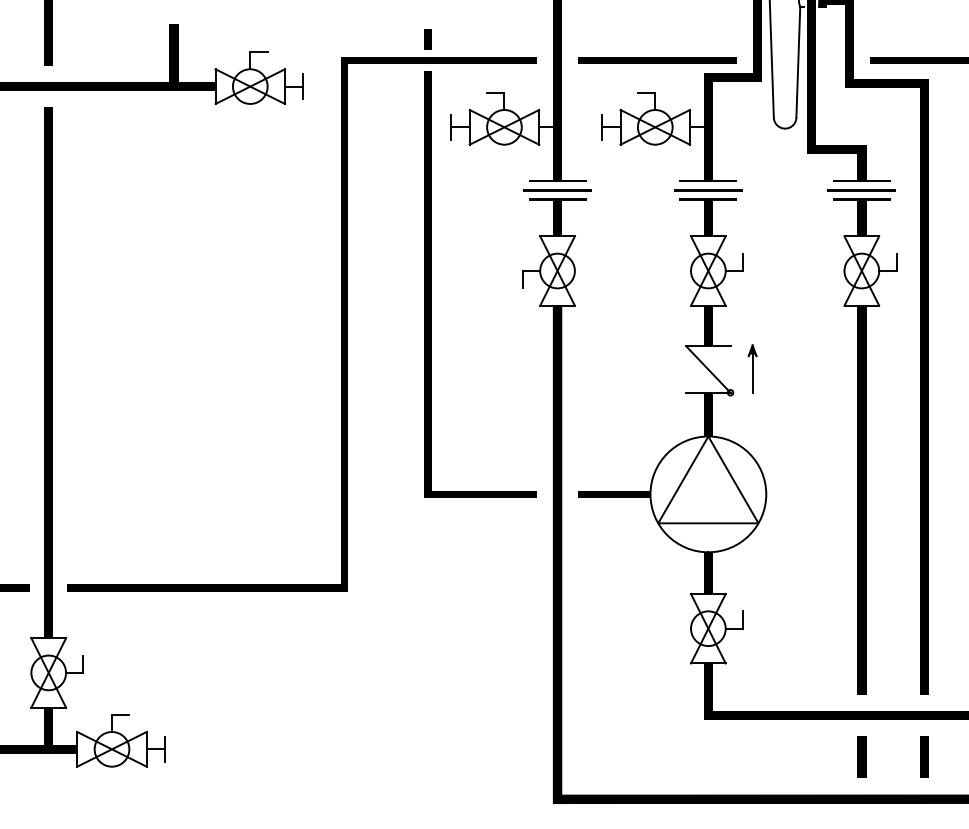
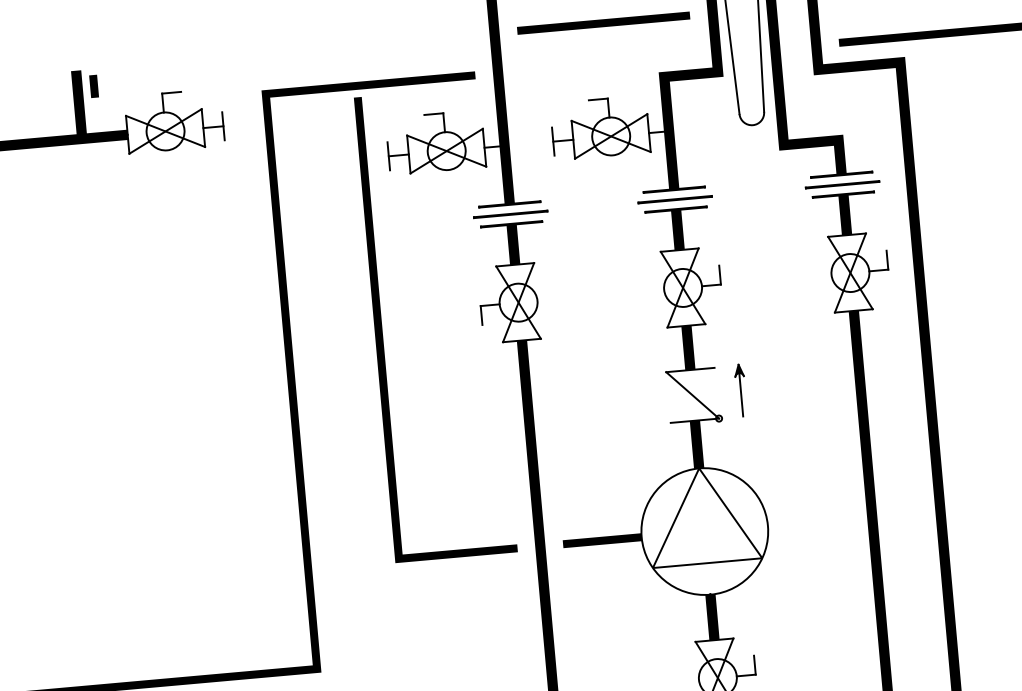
line: (427, 39) -> (93, 86), moved
line: (657, 60) -> (603, 22), moved

